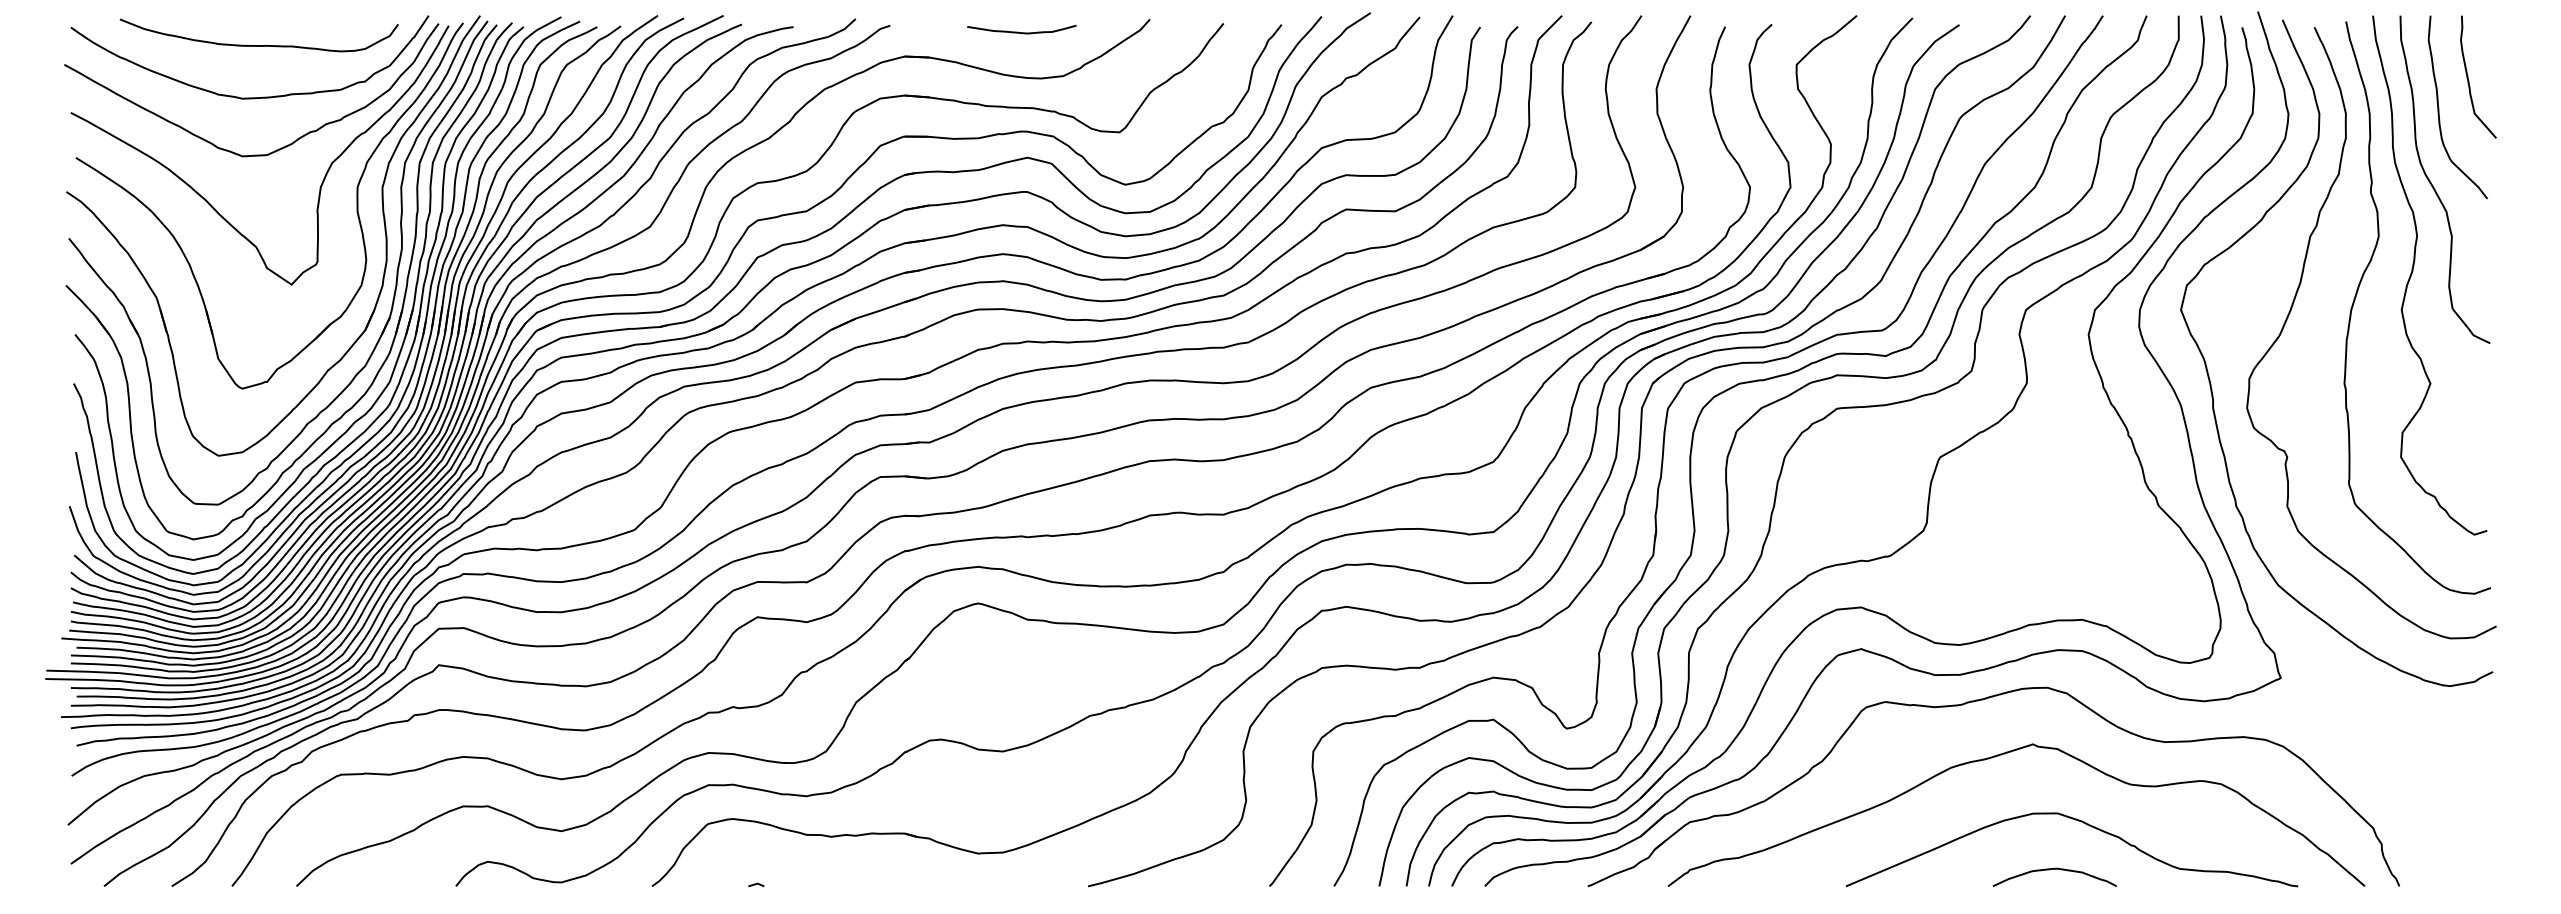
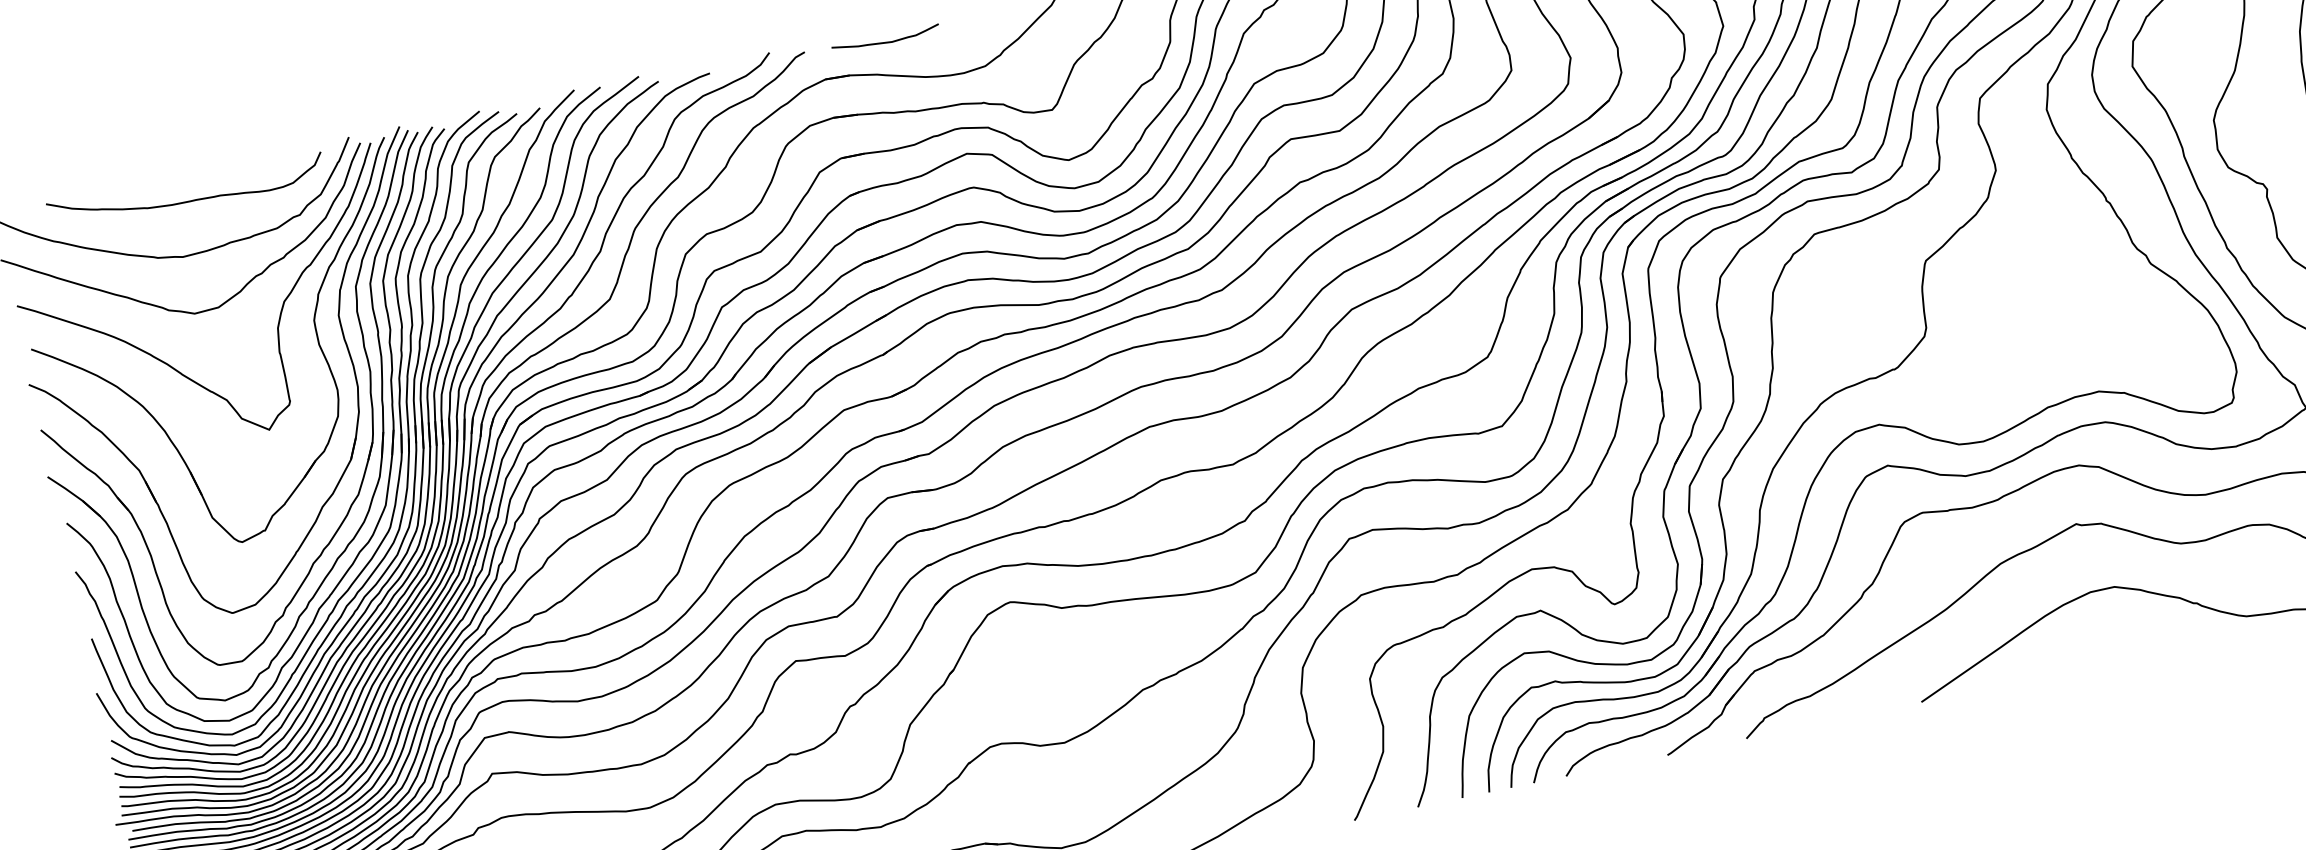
curve: (1021, 32) -> (886, 42), moved
curve: (2054, 869) -> (2122, 642), removed

